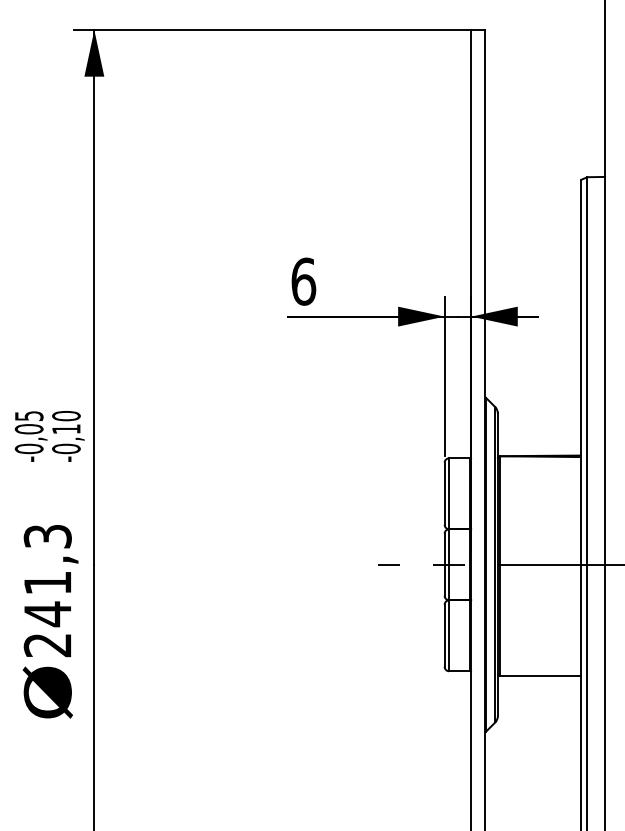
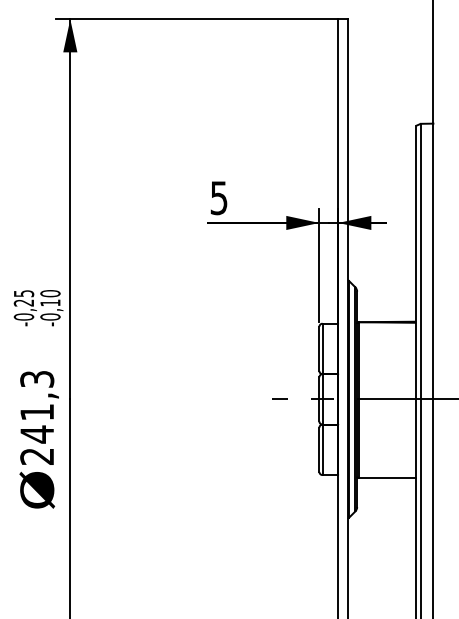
text: (302, 282) -> (218, 198), 6 -> 5
text: (29, 428) -> (24, 302), -0,05 -> -0,25

